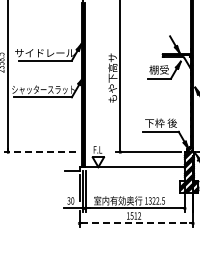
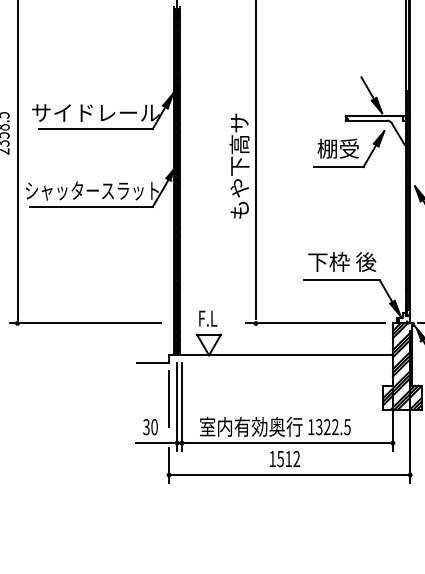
line: (40, 152) -> (86, 324), dashed -> solid
line: (136, 223) -> (290, 475), dashed -> solid

